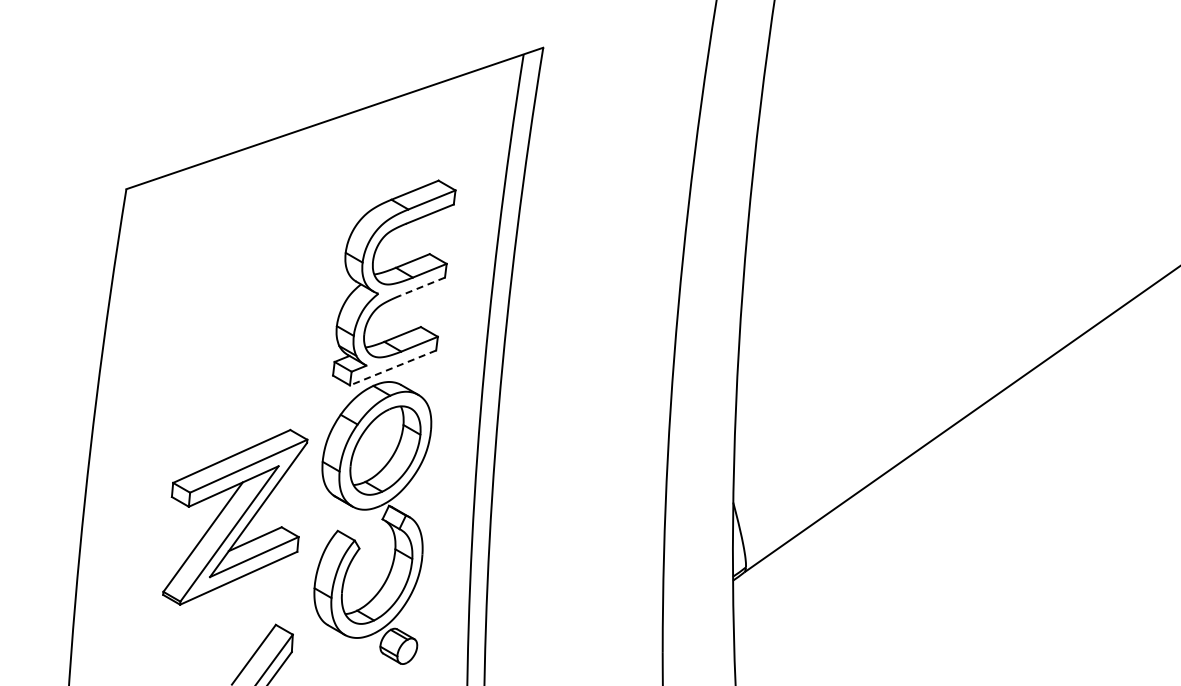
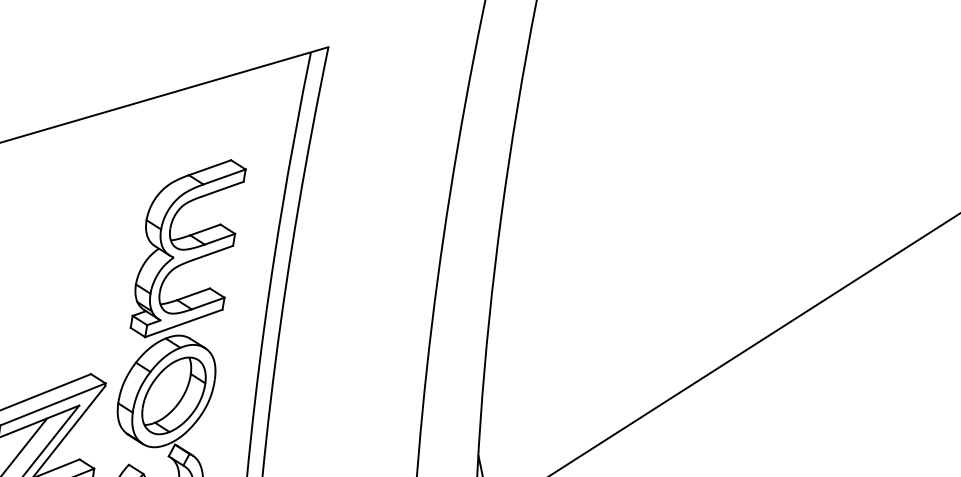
line: (422, 286) -> (212, 252), dashed -> solid
line: (393, 367) -> (184, 323), dashed -> solid

